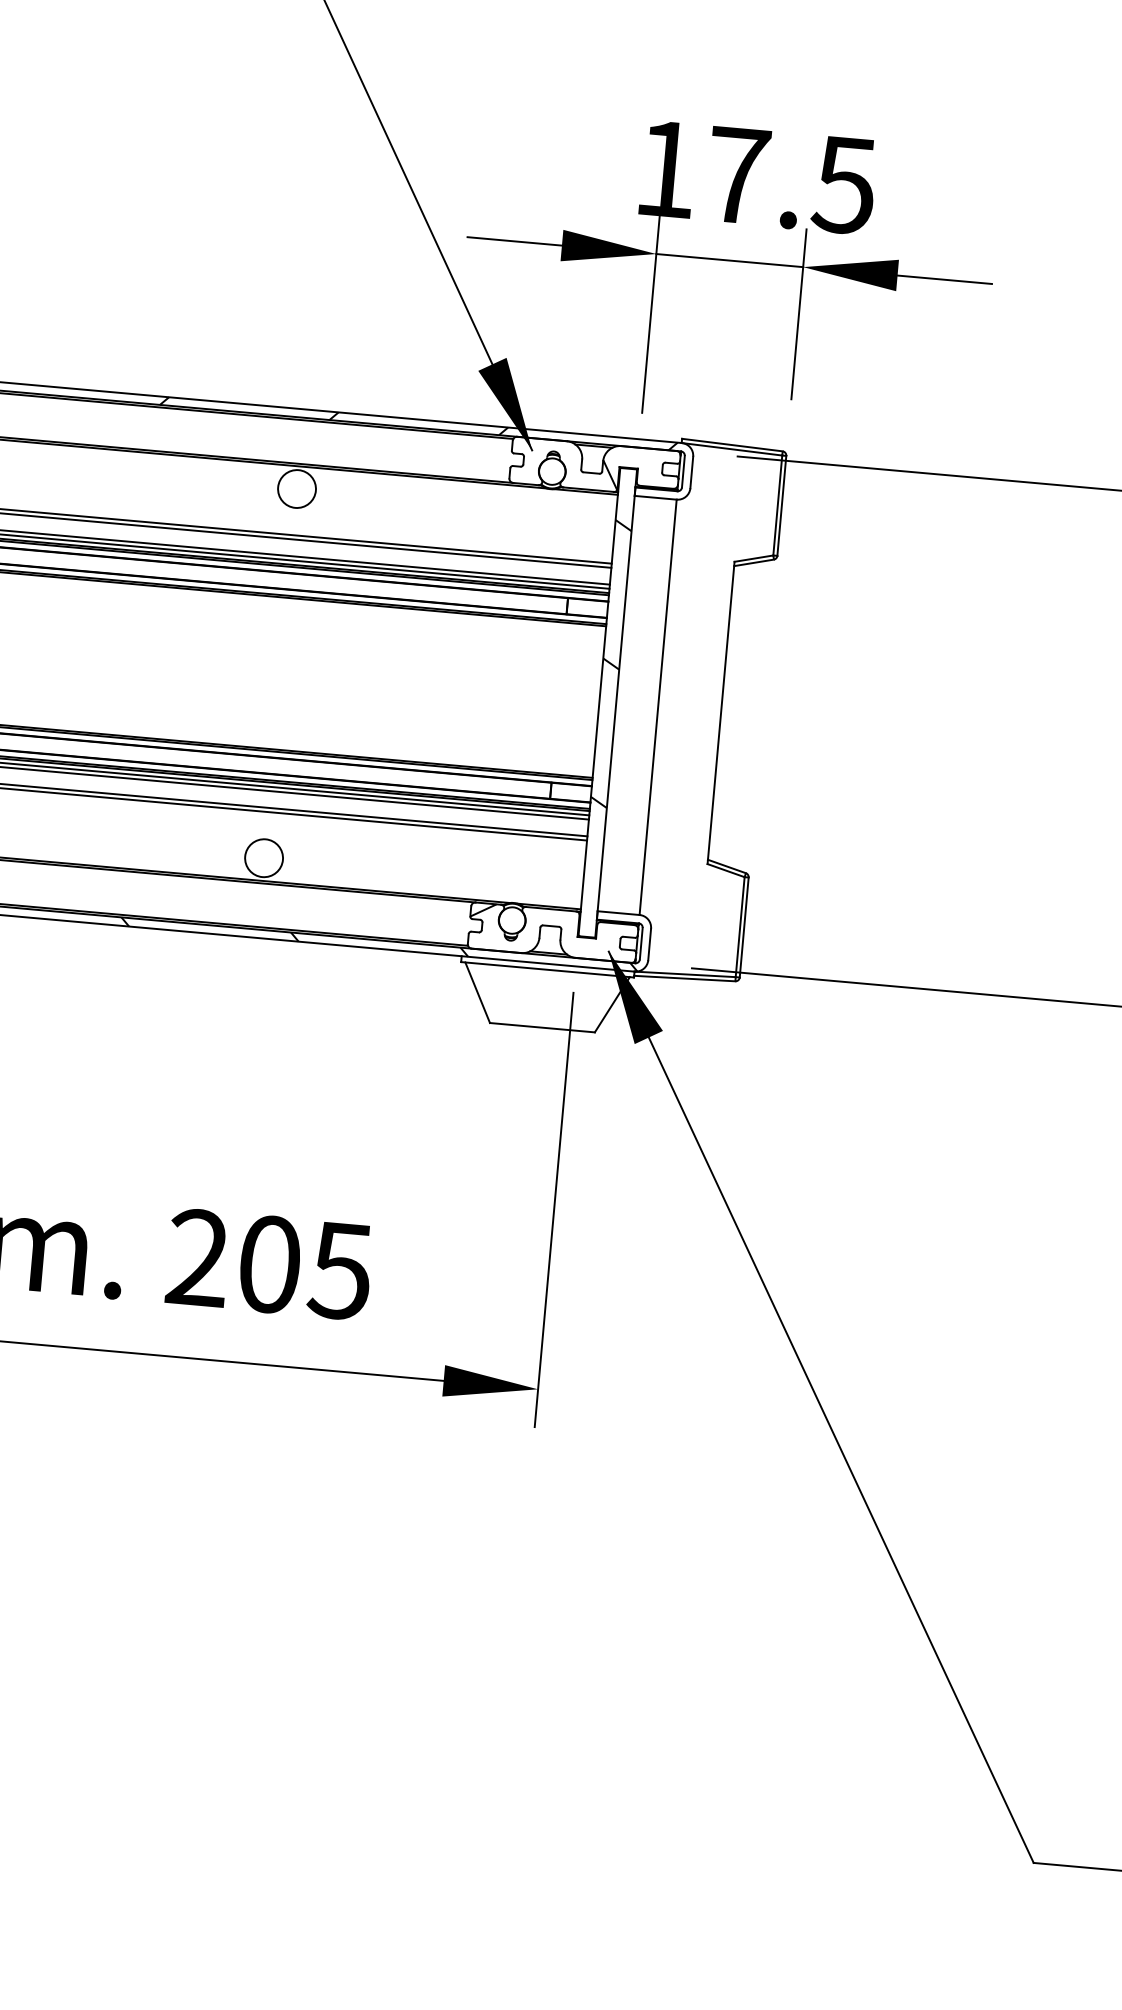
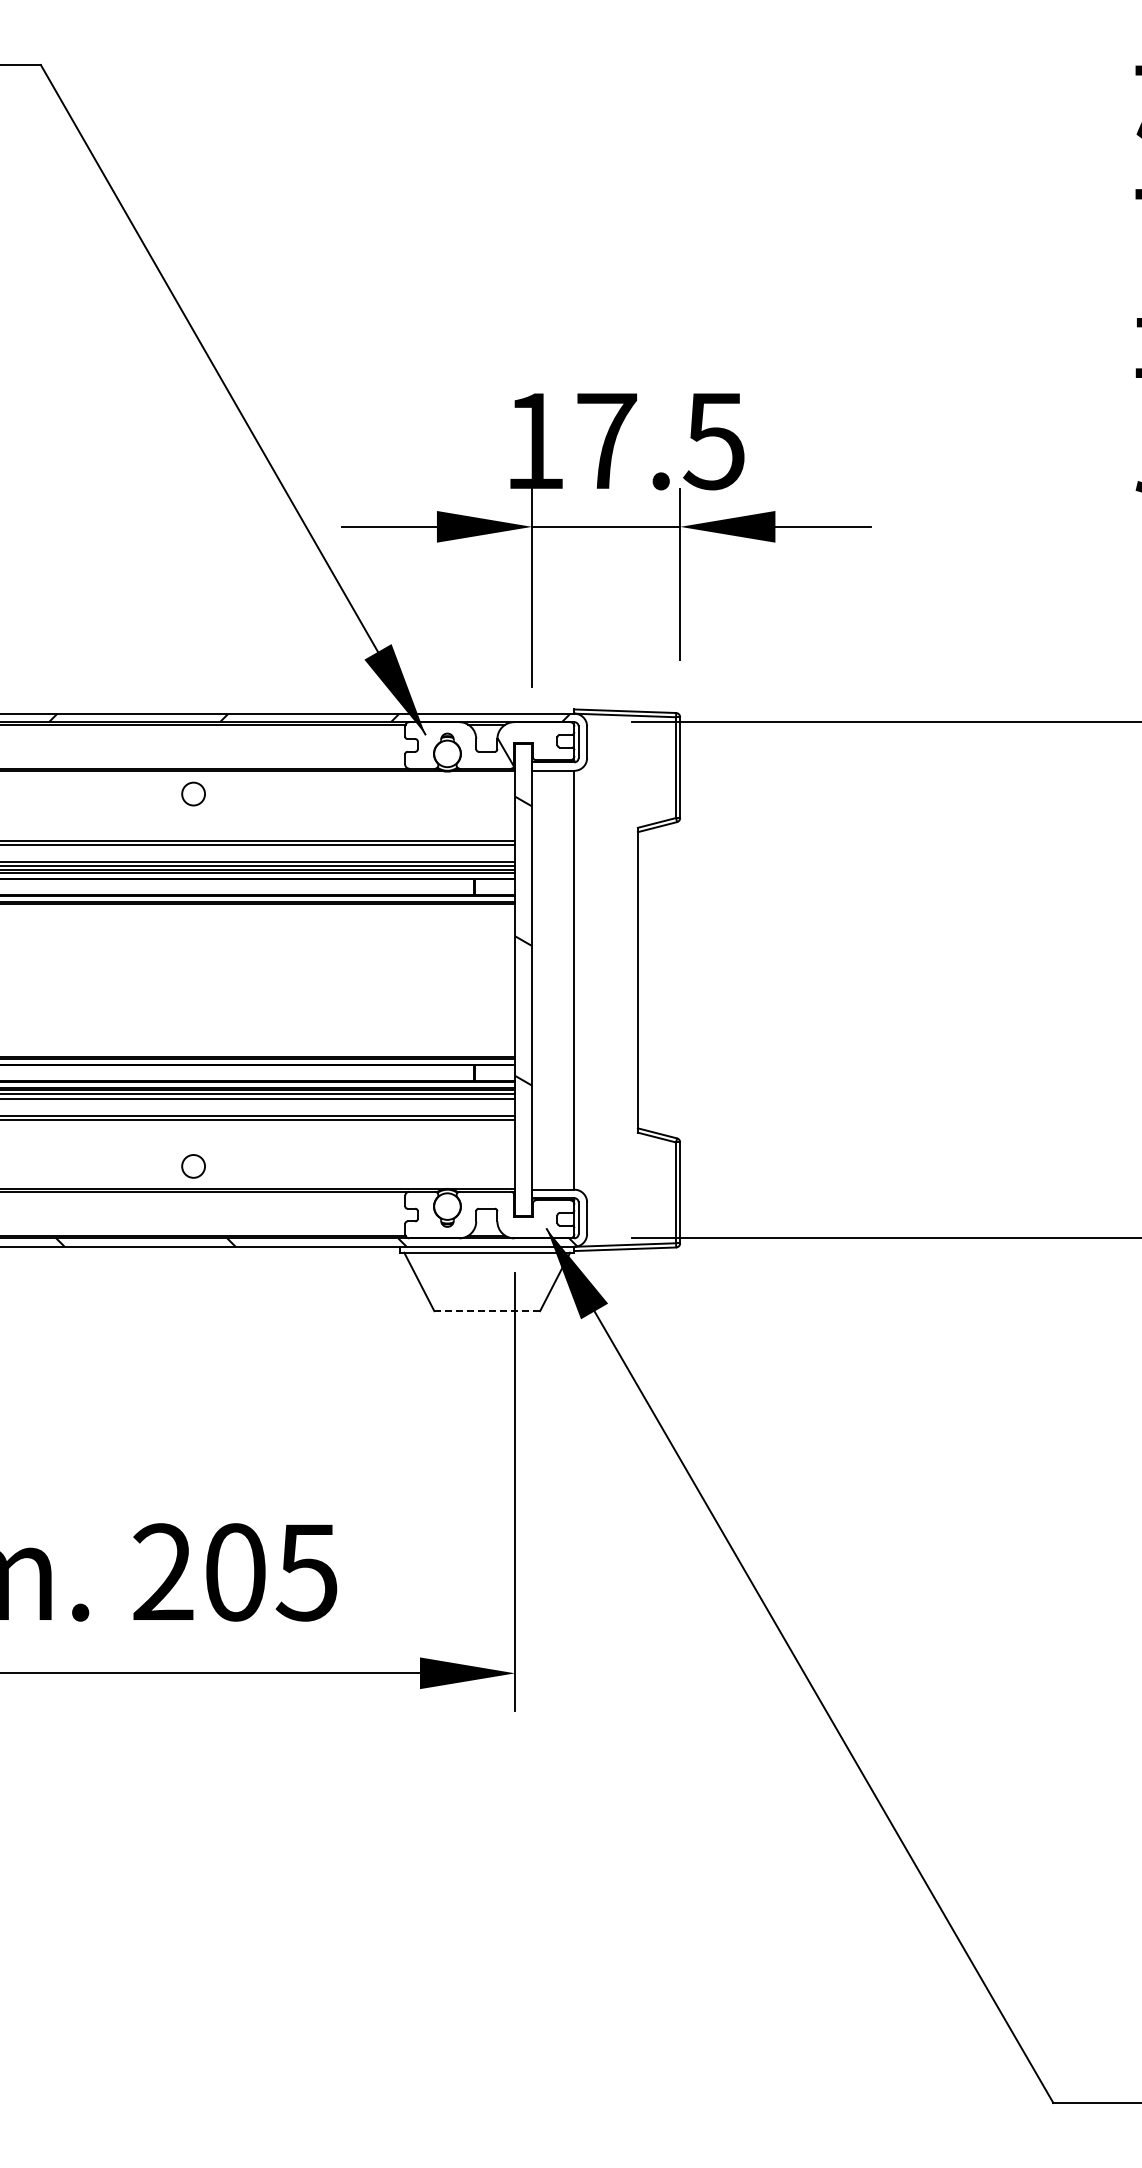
circle: (296, 489) -> (193, 794), size x0.6
circle: (263, 858) -> (193, 1166), size x0.6
hatch: (483, 909) -> (417, 1198), removed
line: (542, 1028) -> (487, 1311), solid -> dashed

